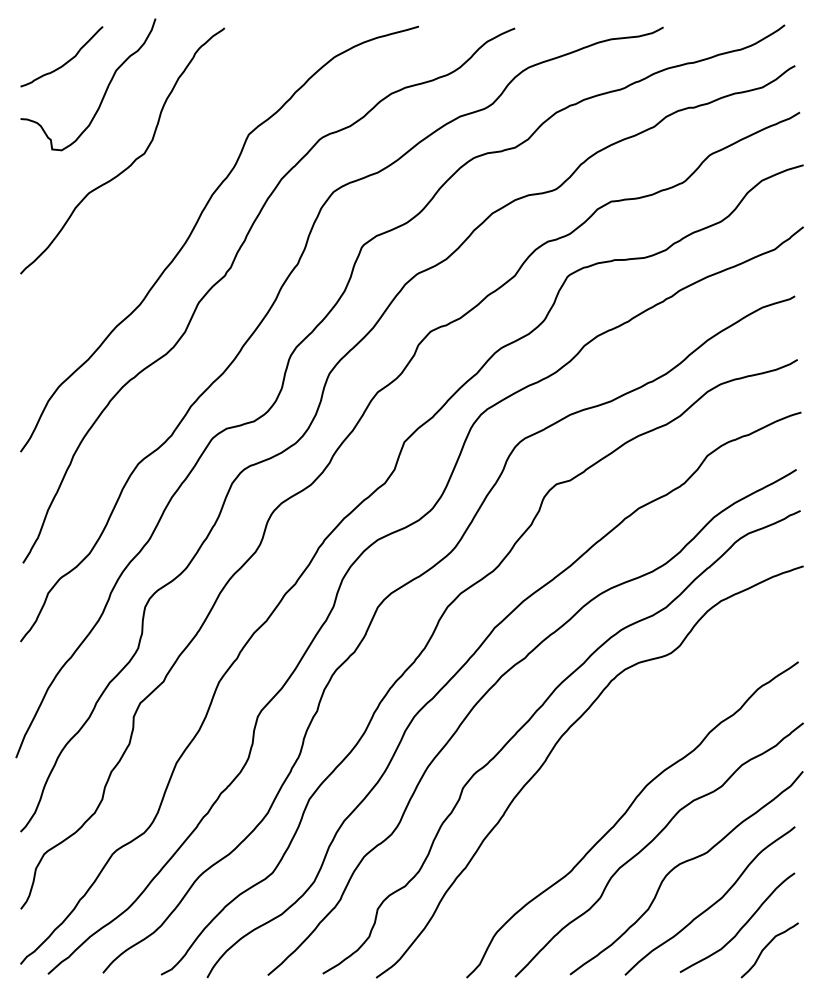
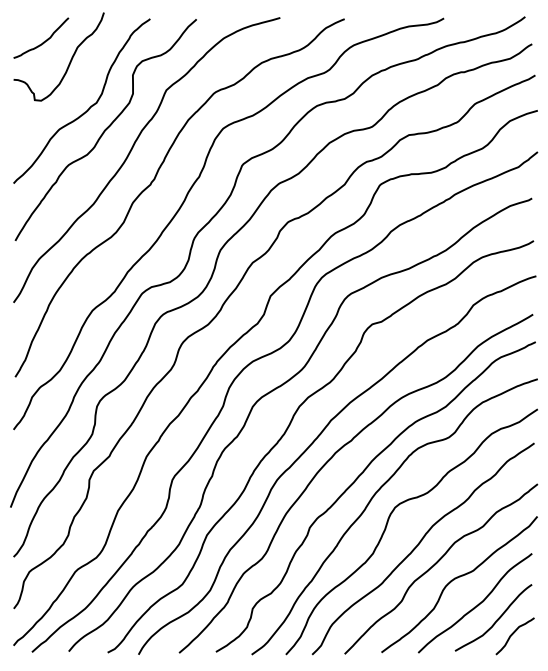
curve: (157, 193) -> (105, 129), added
curve: (580, 780) -> (388, 522), added

